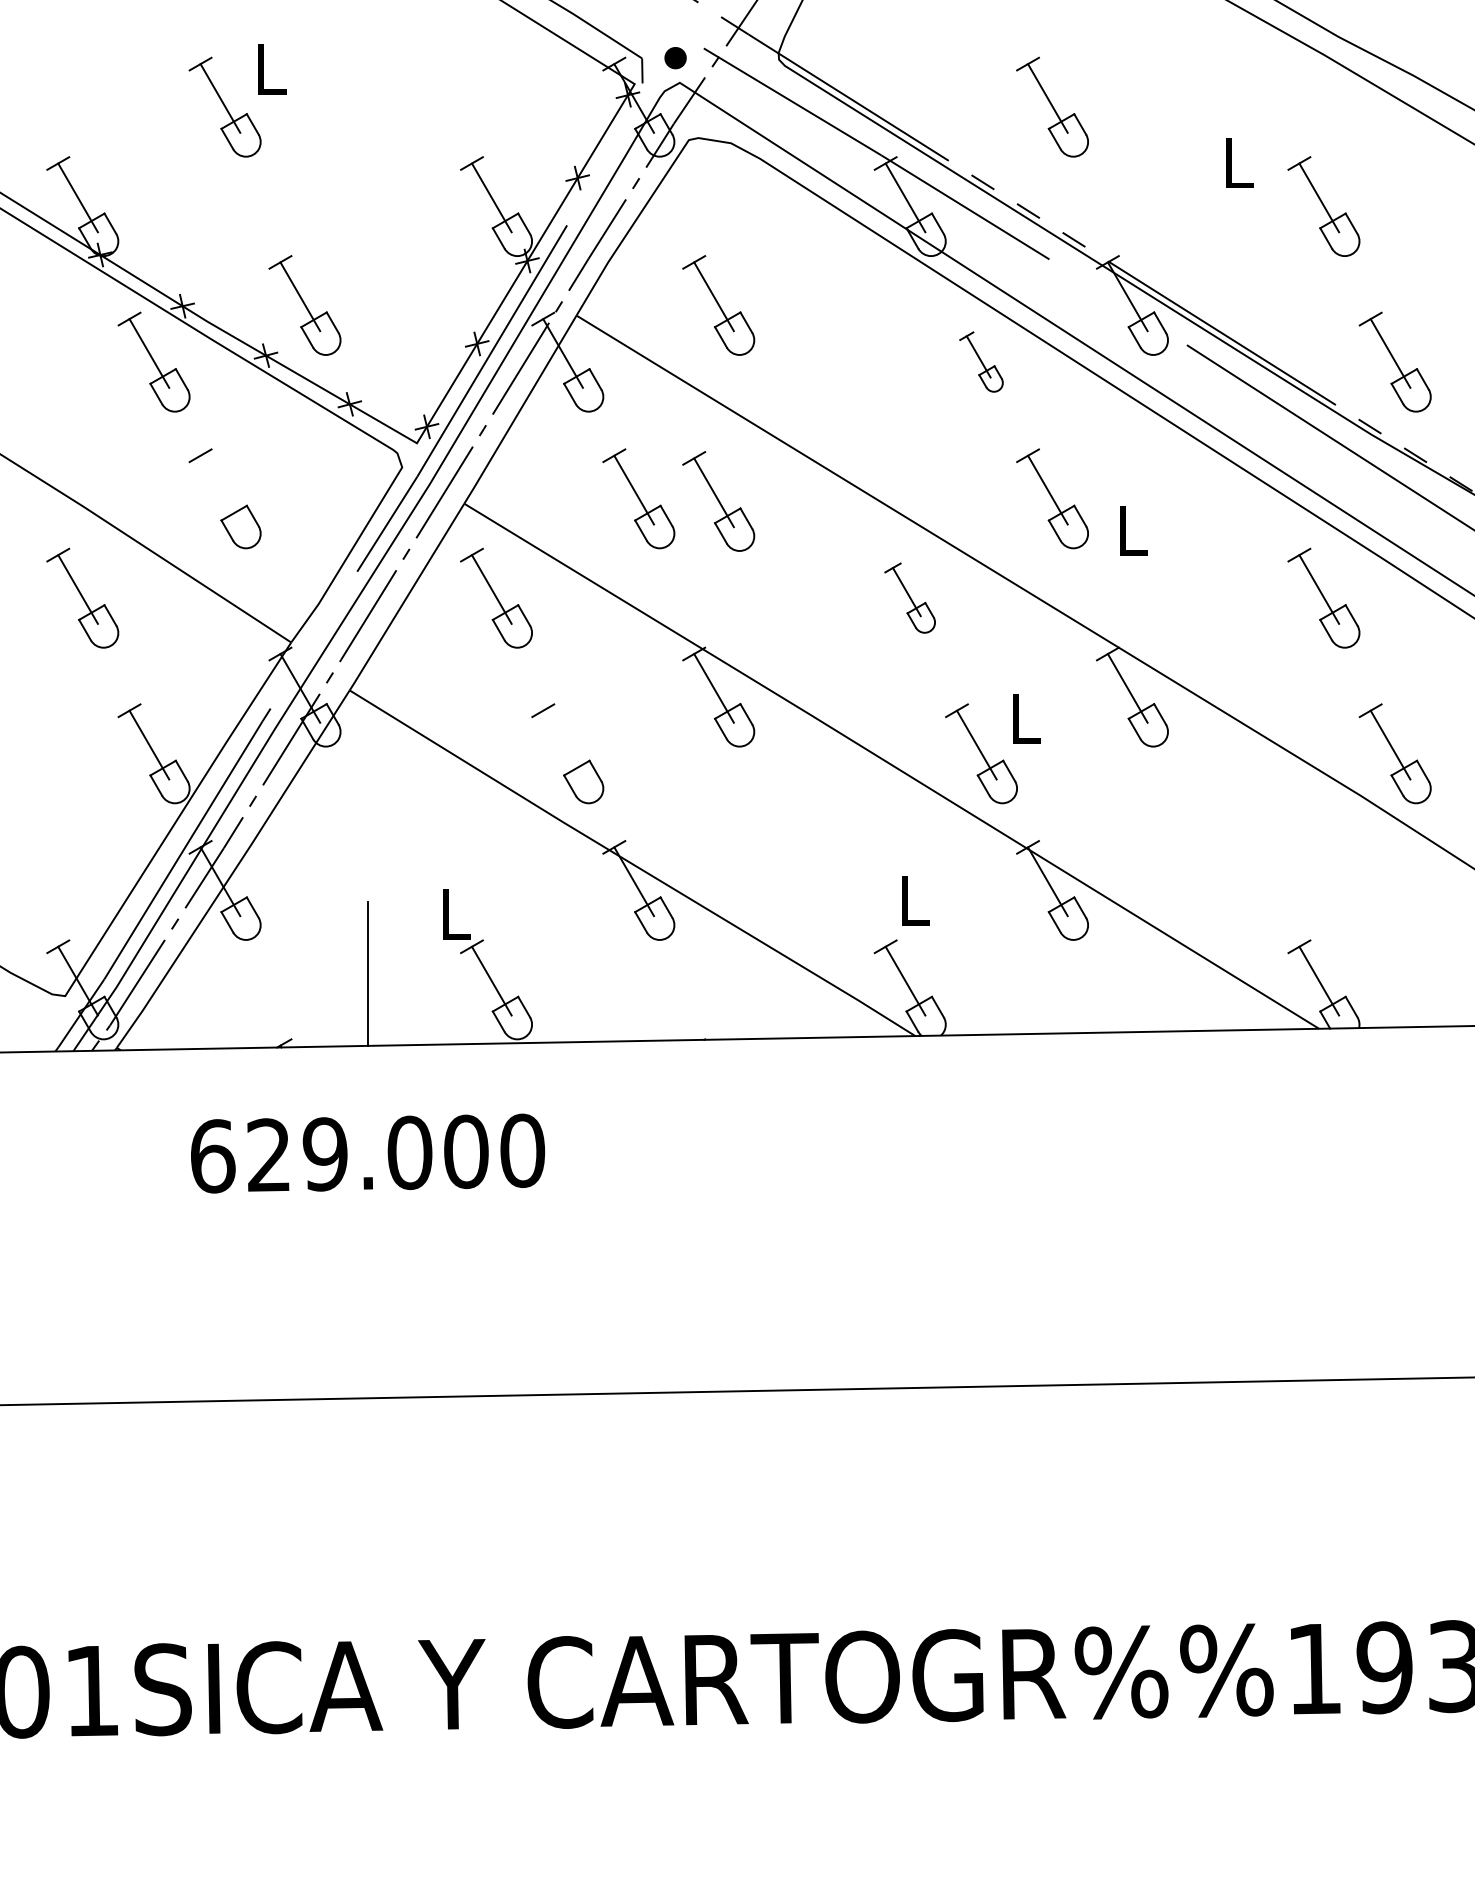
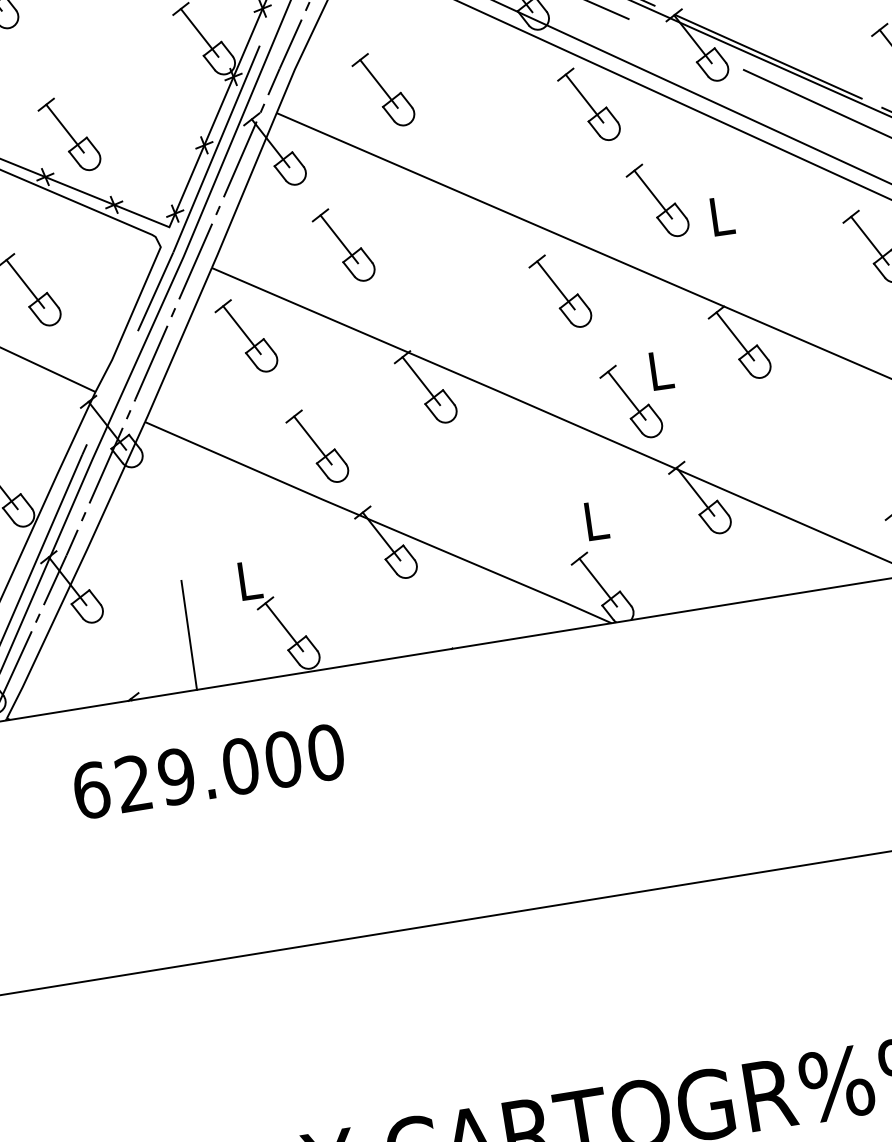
part: (981, 361) -> (588, 104), size x1.67
line: (220, 489) -> (25, 283), added
part: (718, 501) -> (404, 238), removed
part: (909, 597) -> (559, 291), size x1.43
line: (562, 744) -> (312, 440), added

